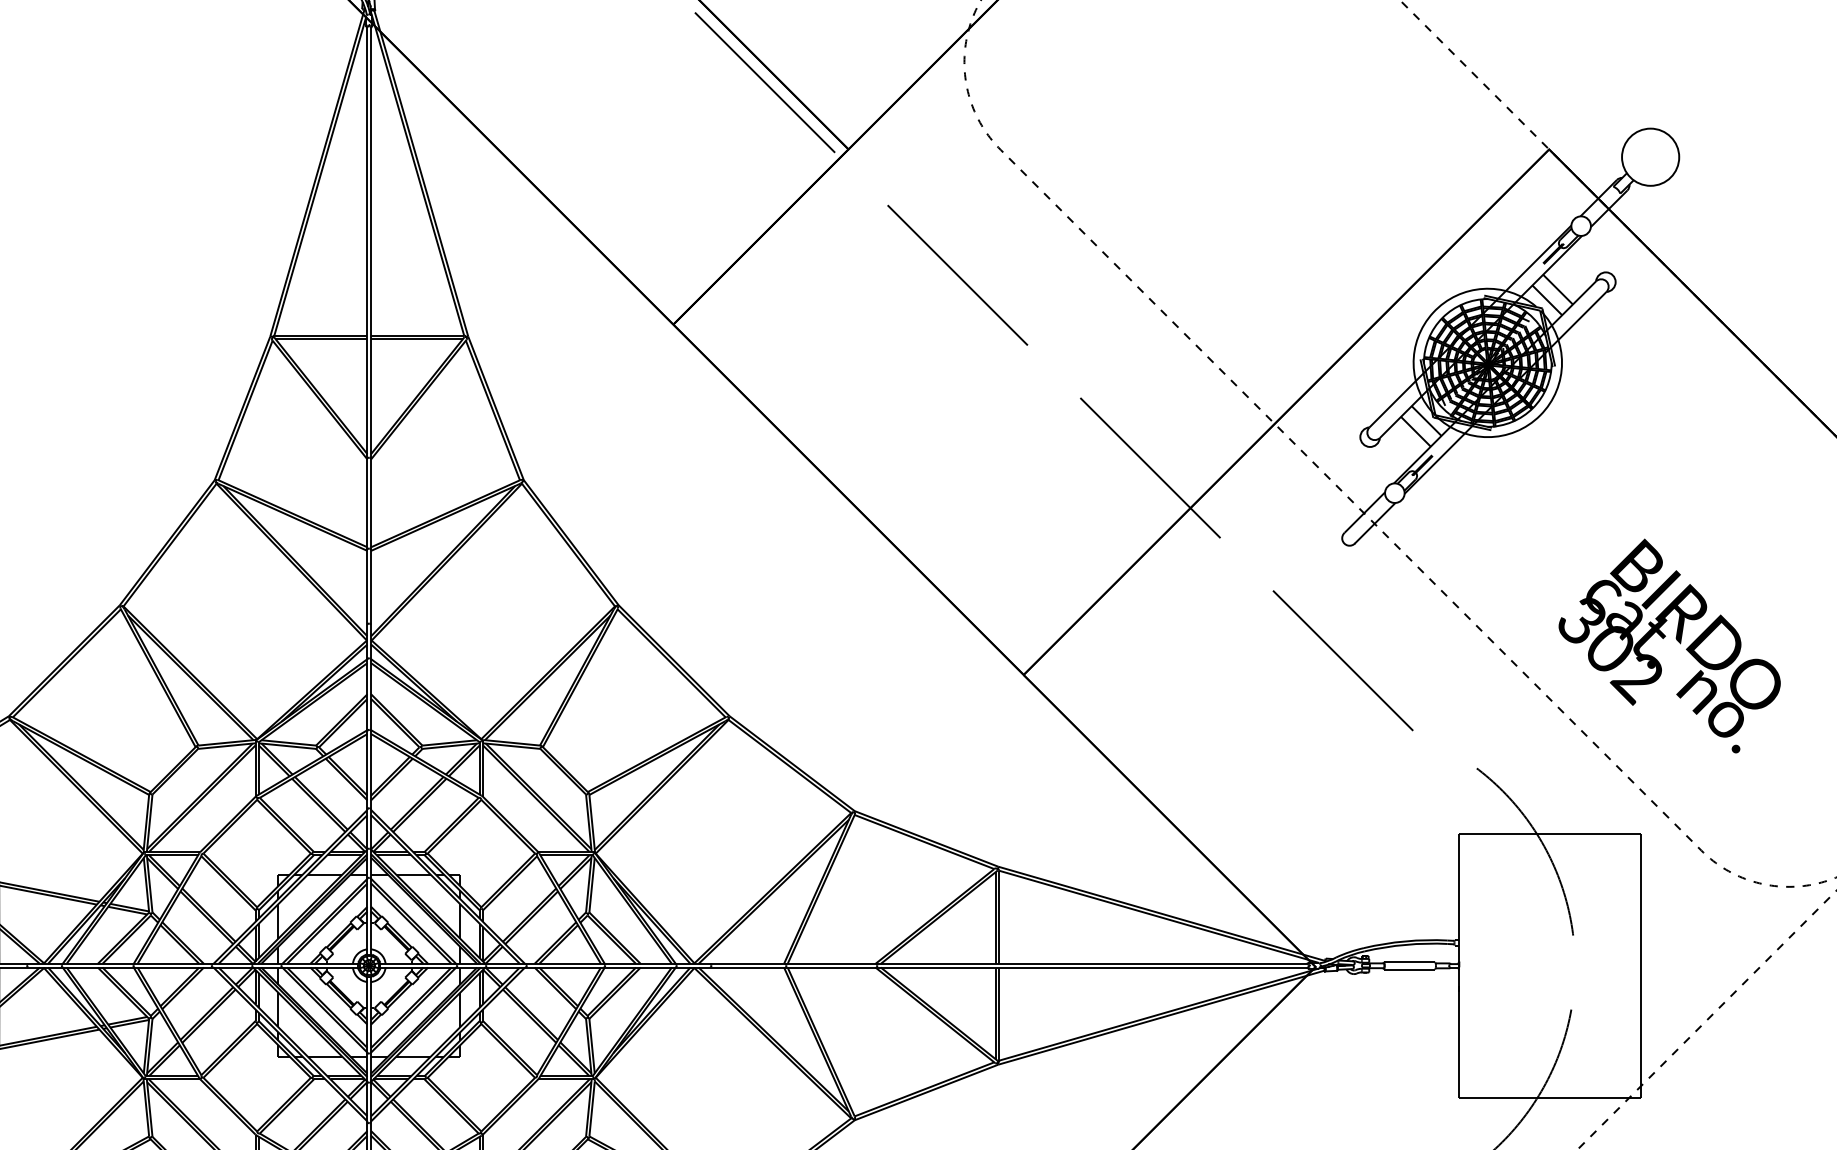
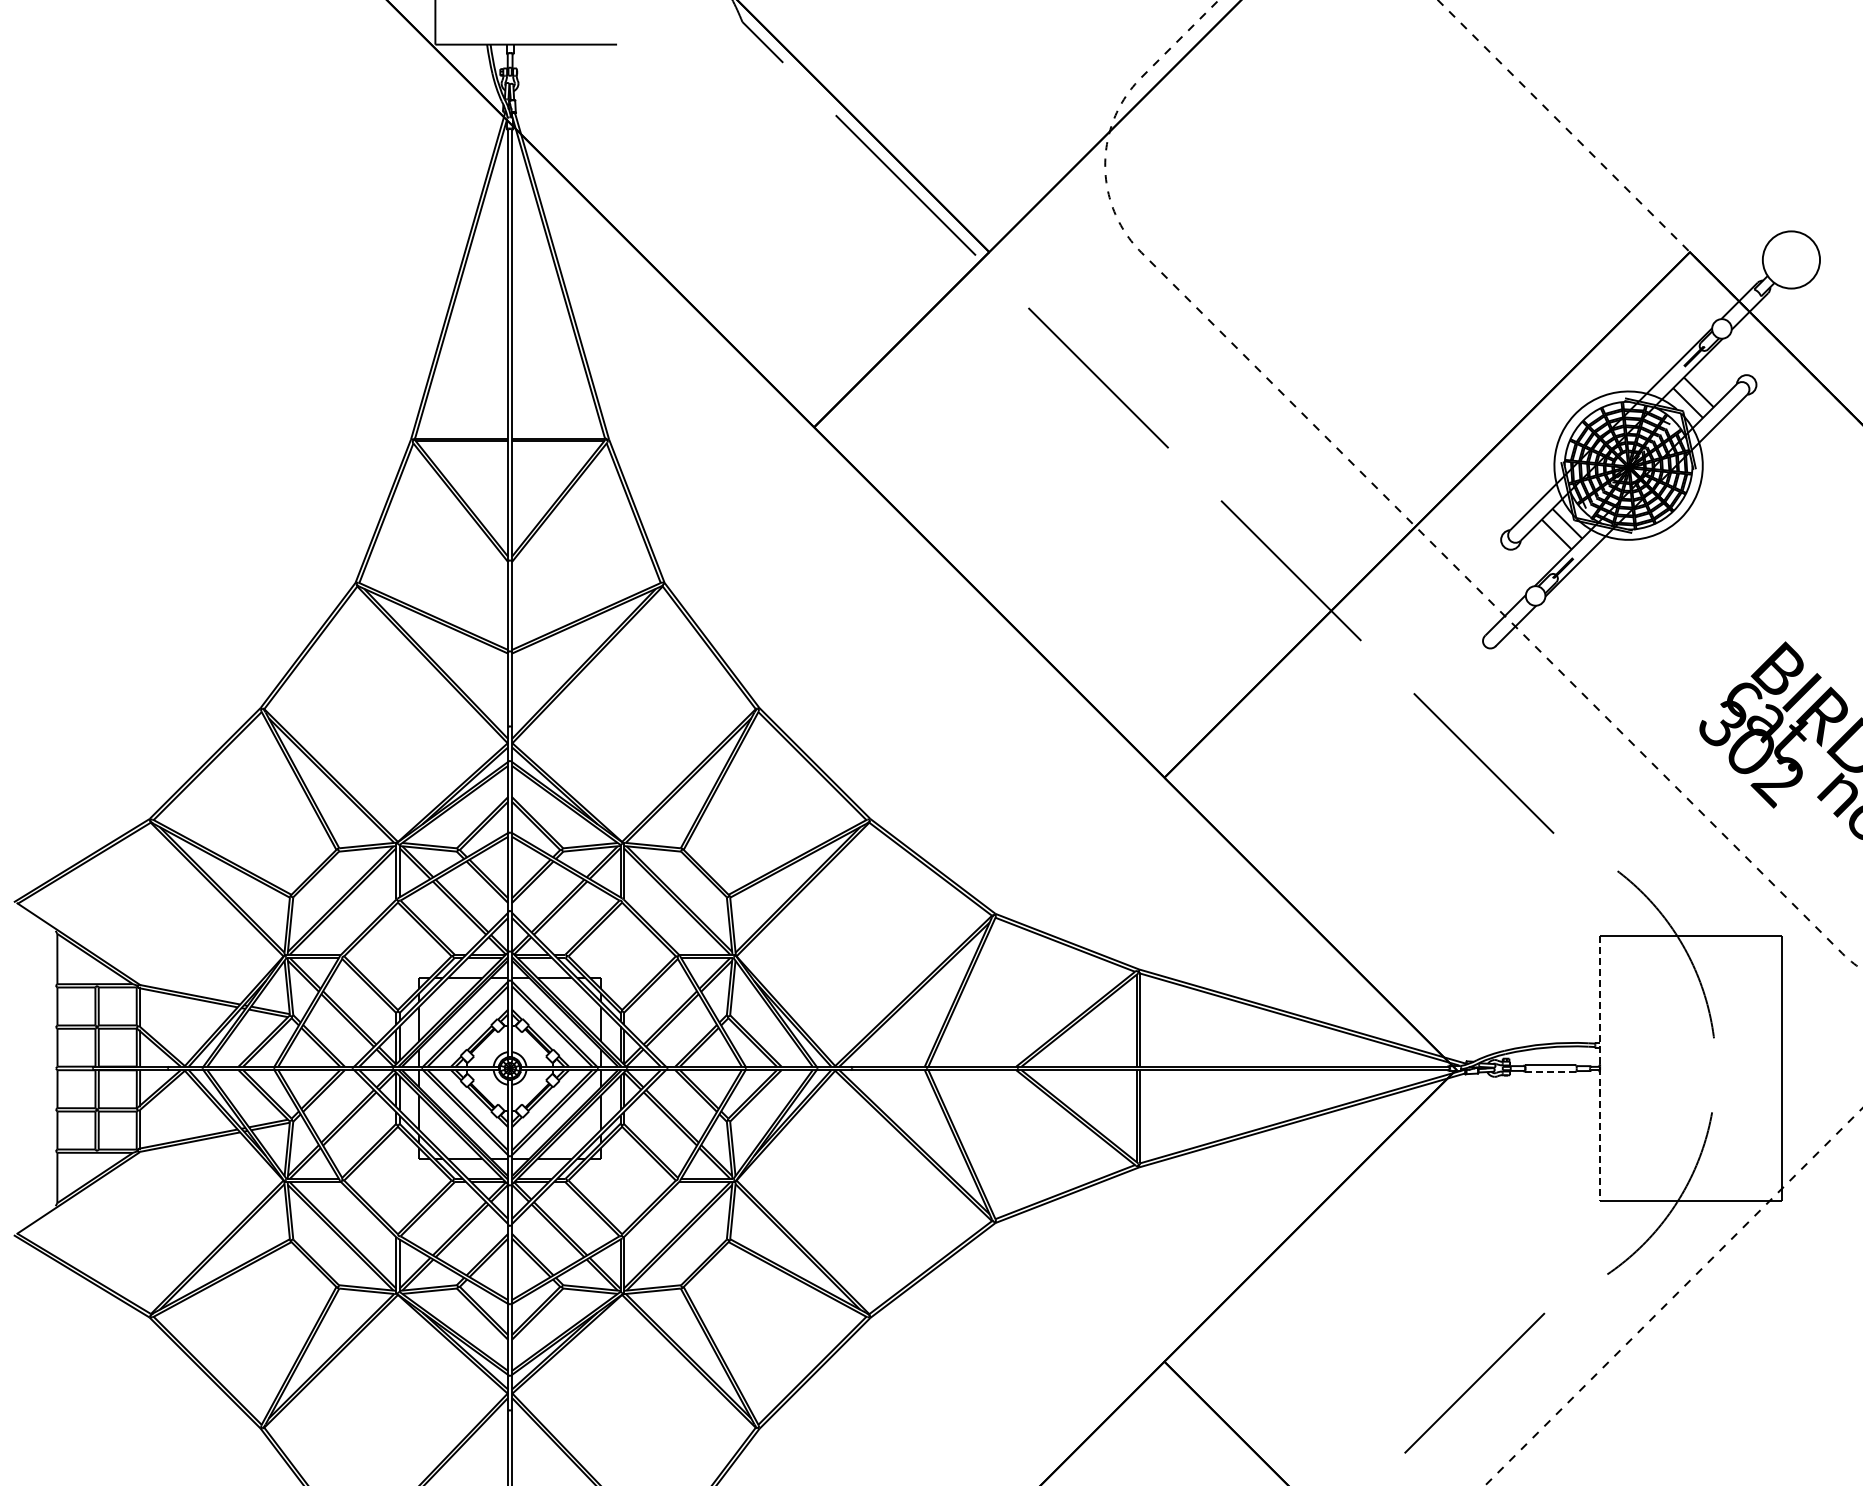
line: (1459, 965) -> (1600, 1068), solid -> dashed
line: (1409, 969) -> (1550, 1072), solid -> dashed

